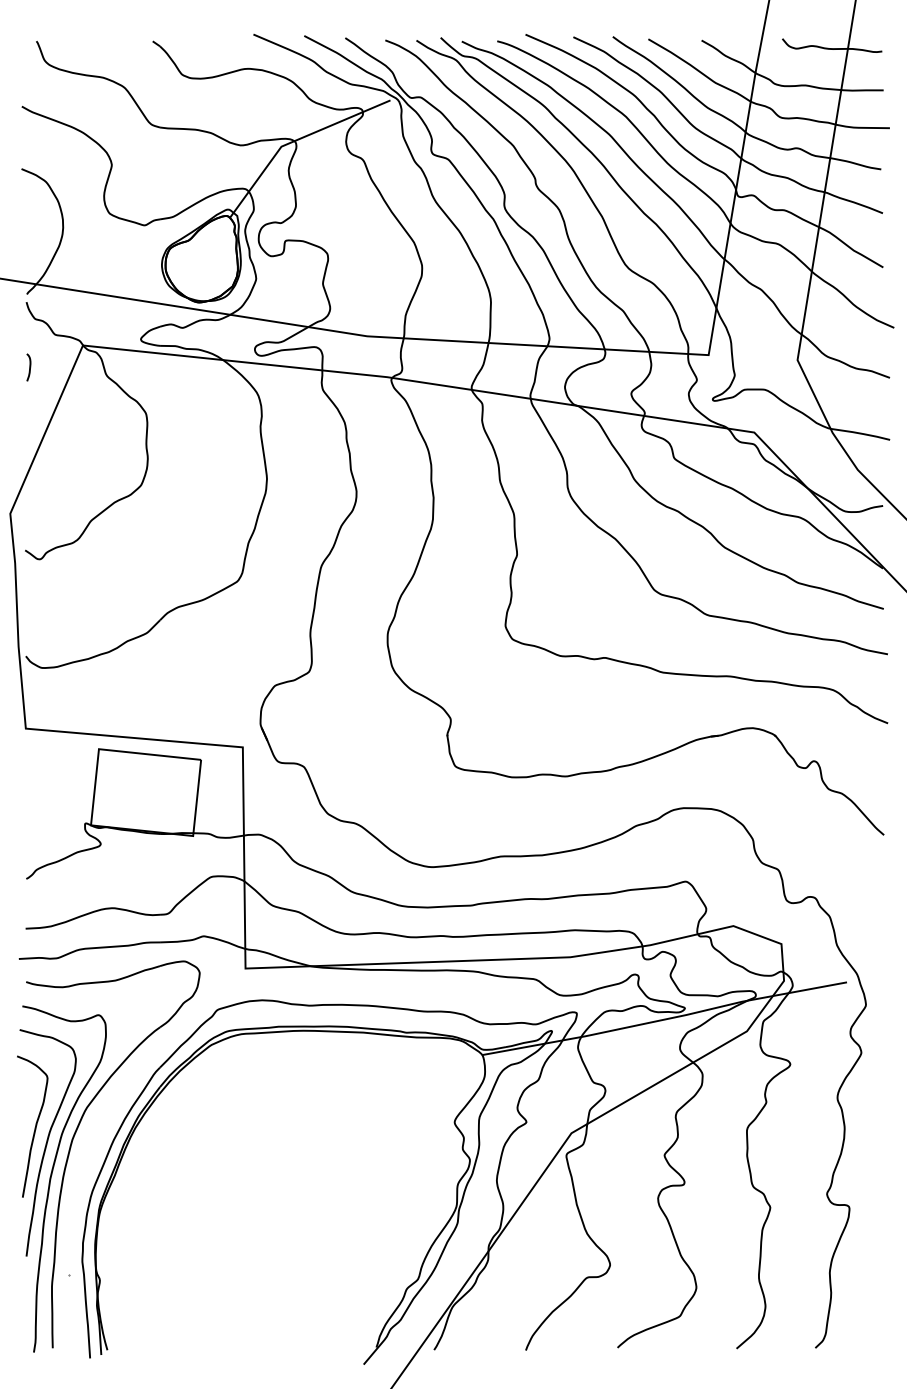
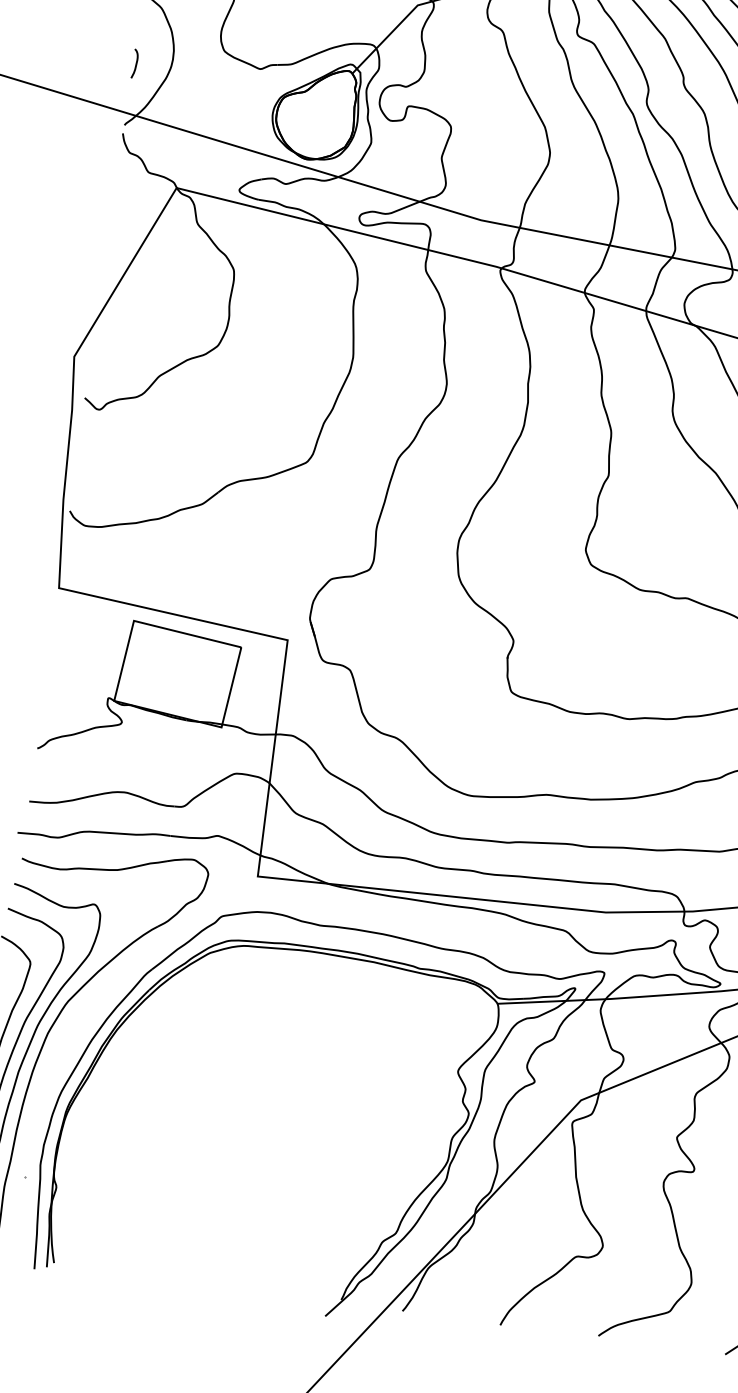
curve: (29, 367) -> (135, 63), moved

